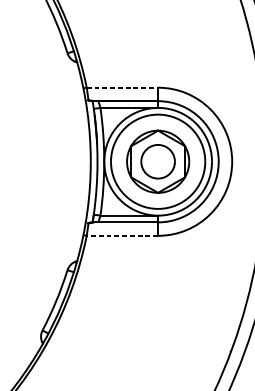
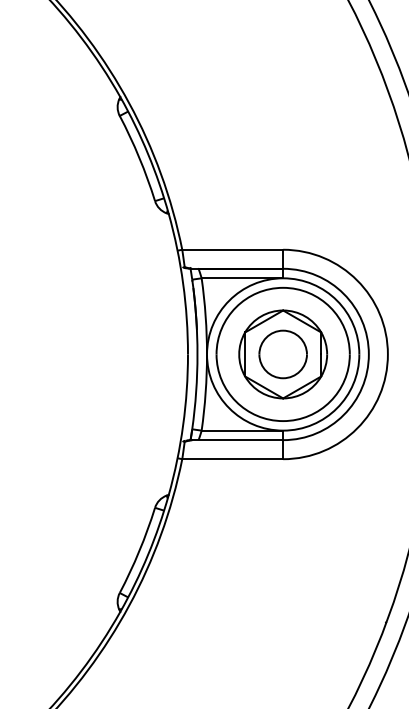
line: (122, 87) -> (233, 249), dashed -> solid
line: (122, 236) -> (232, 459), dashed -> solid

